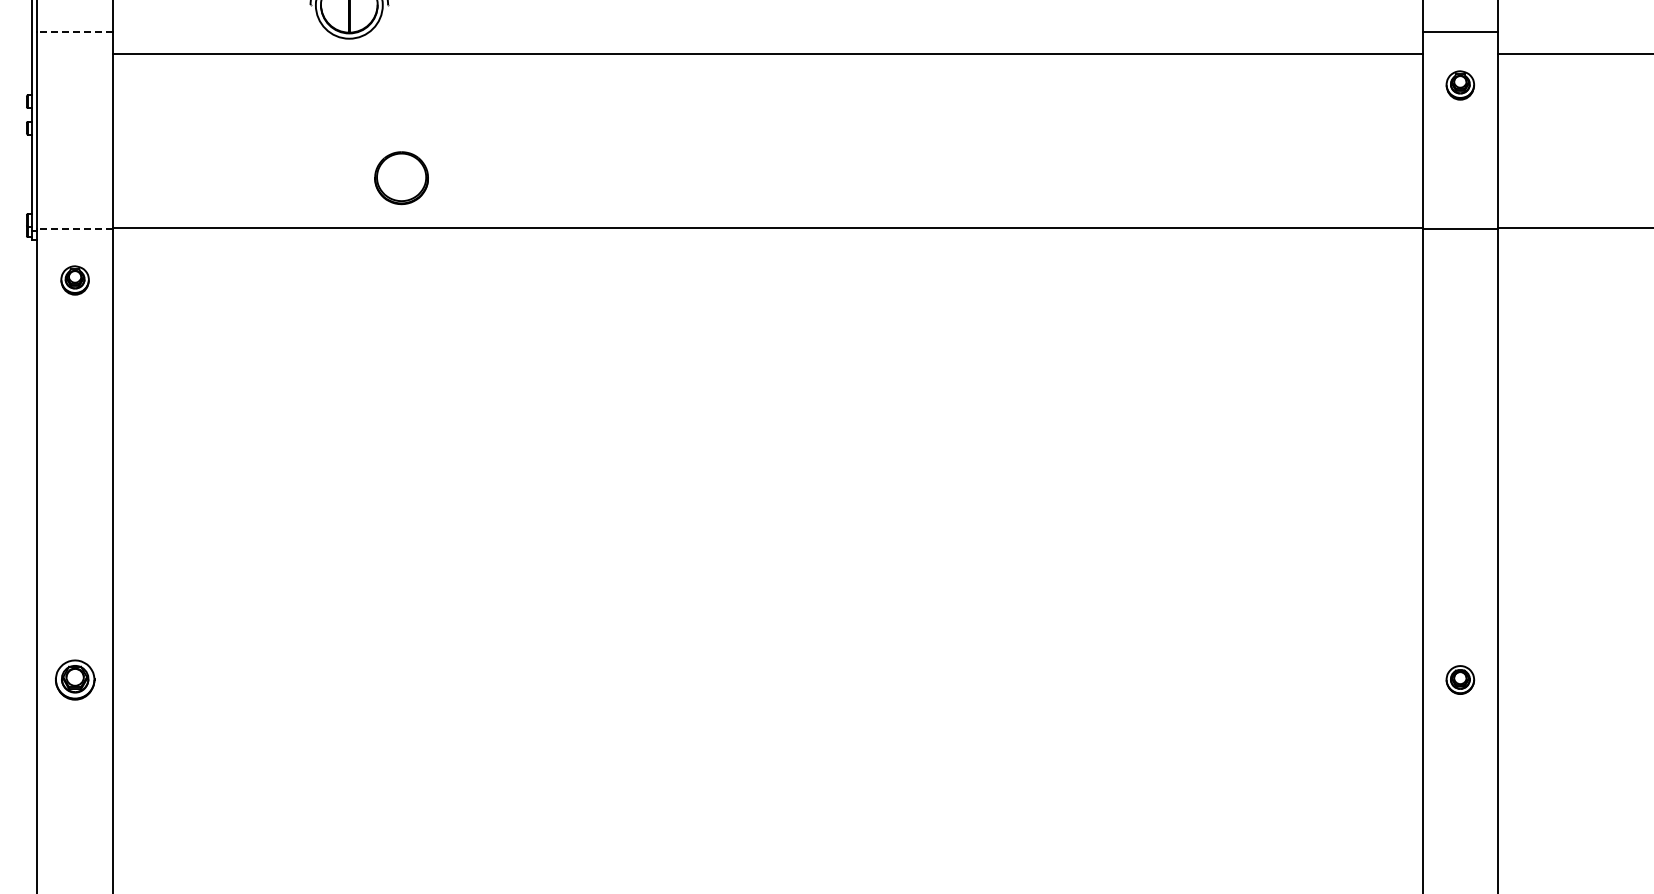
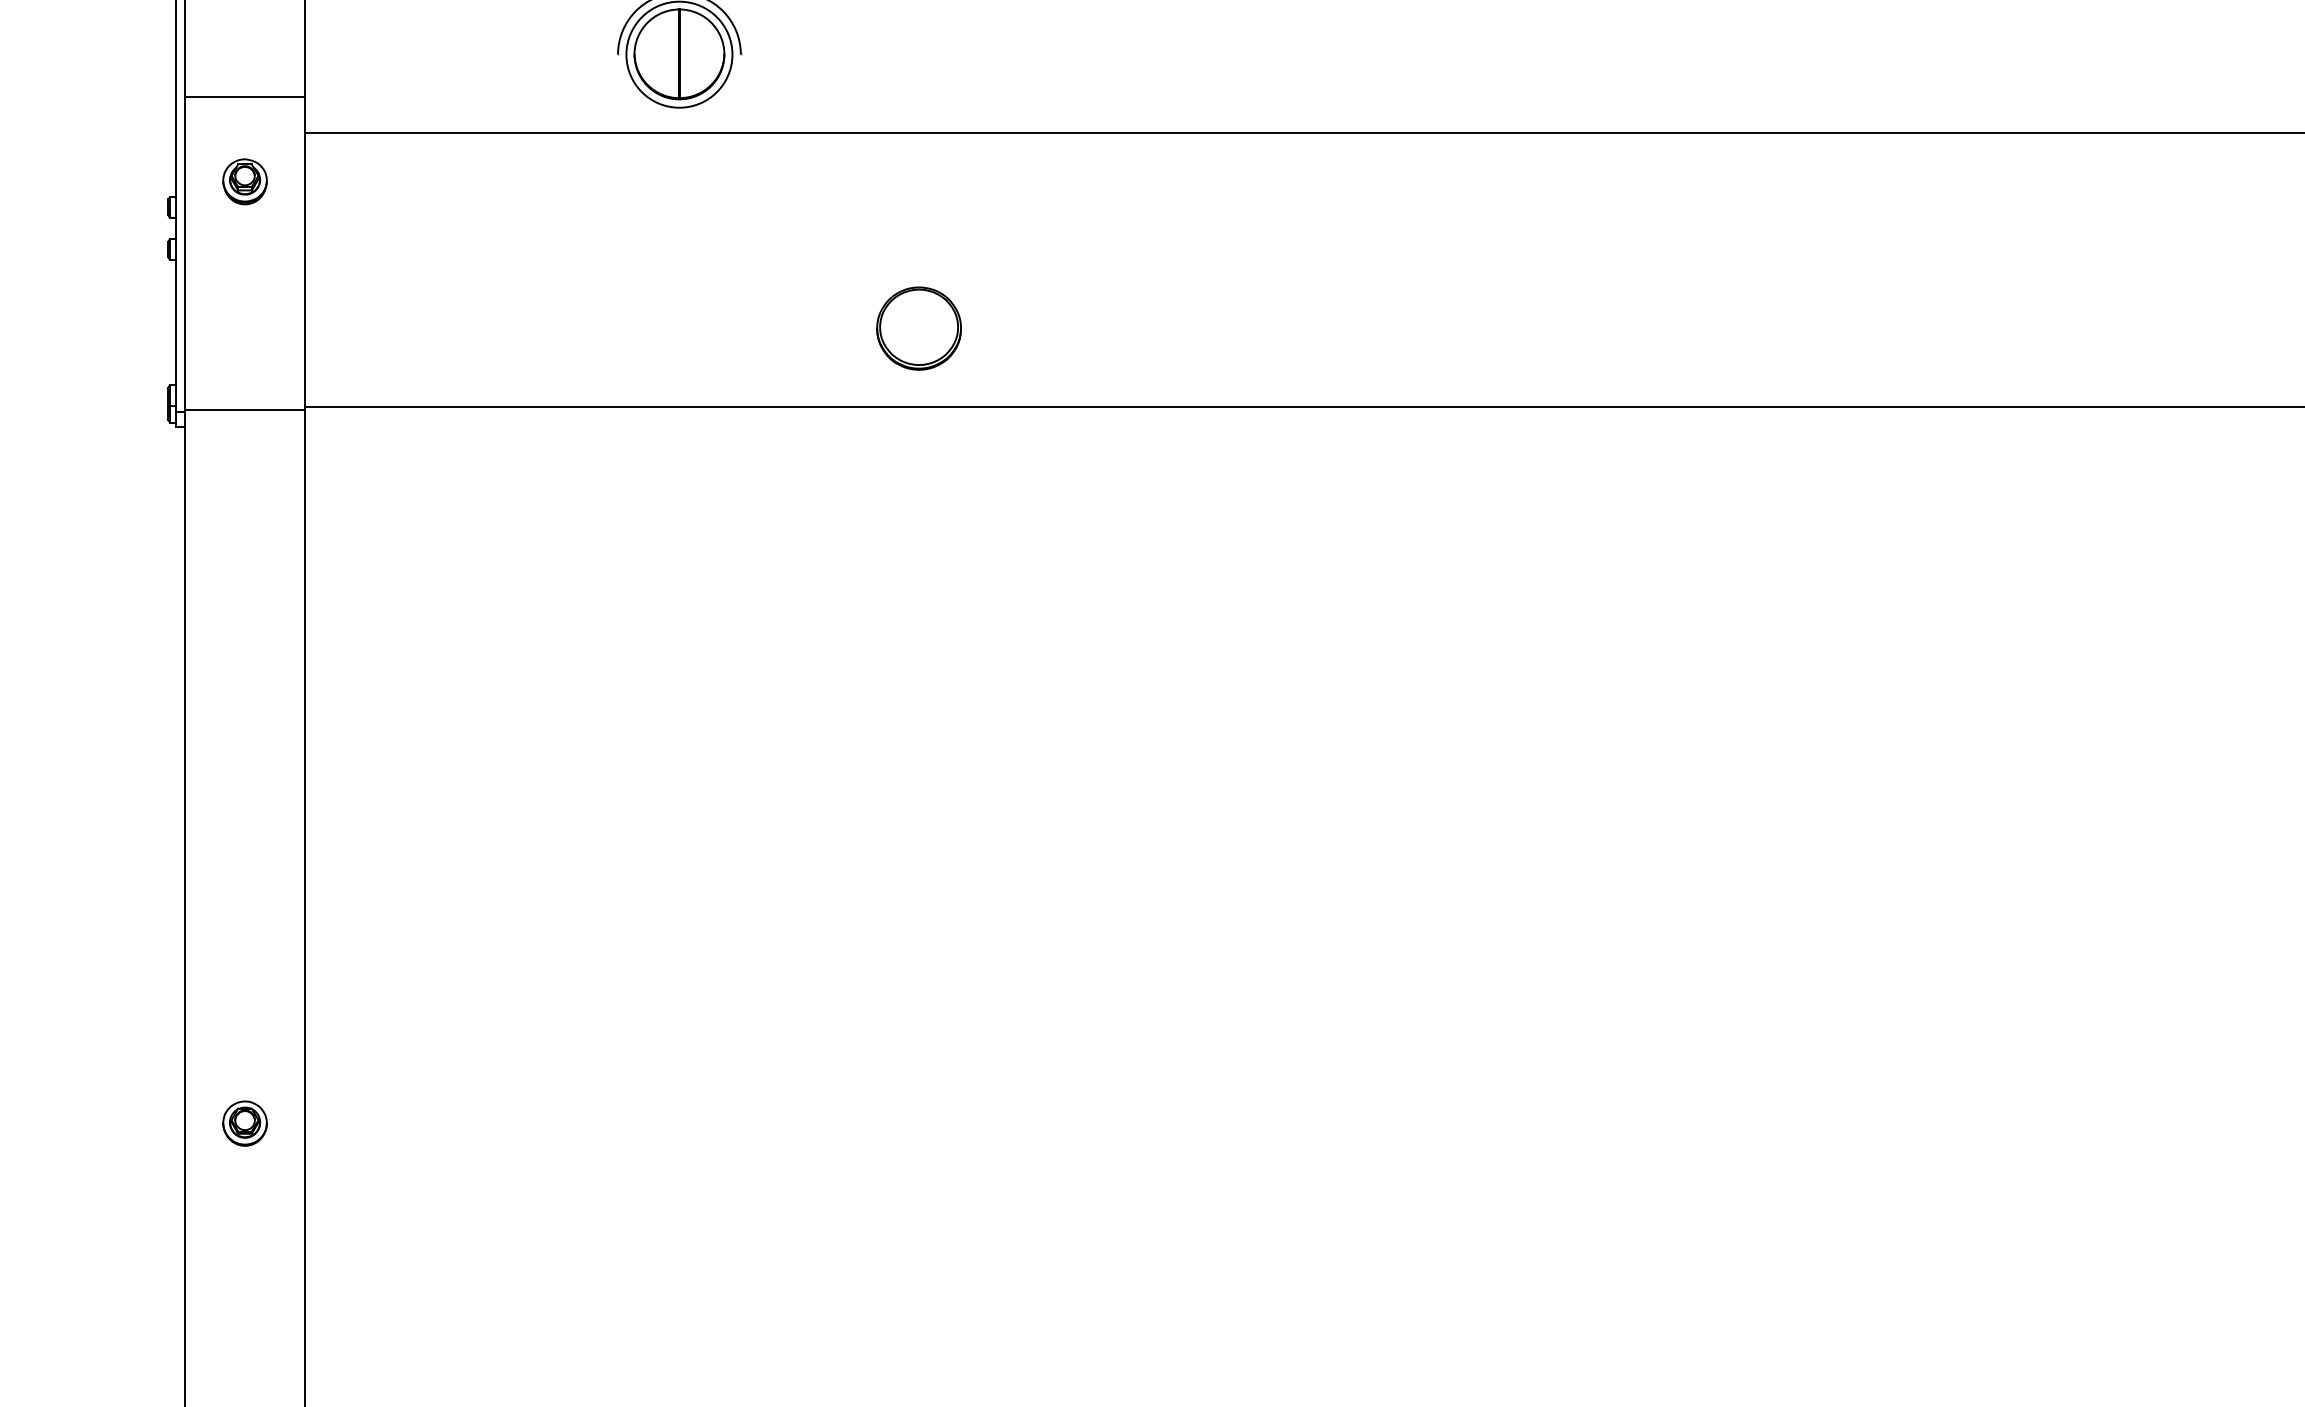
line: (75, 32) -> (245, 97), dashed -> solid
part: (401, 178) -> (918, 329), moved
line: (75, 229) -> (245, 409), dashed -> solid
part: (74, 280) -> (244, 181), moved
part: (74, 679) -> (244, 1122), size x0.71

